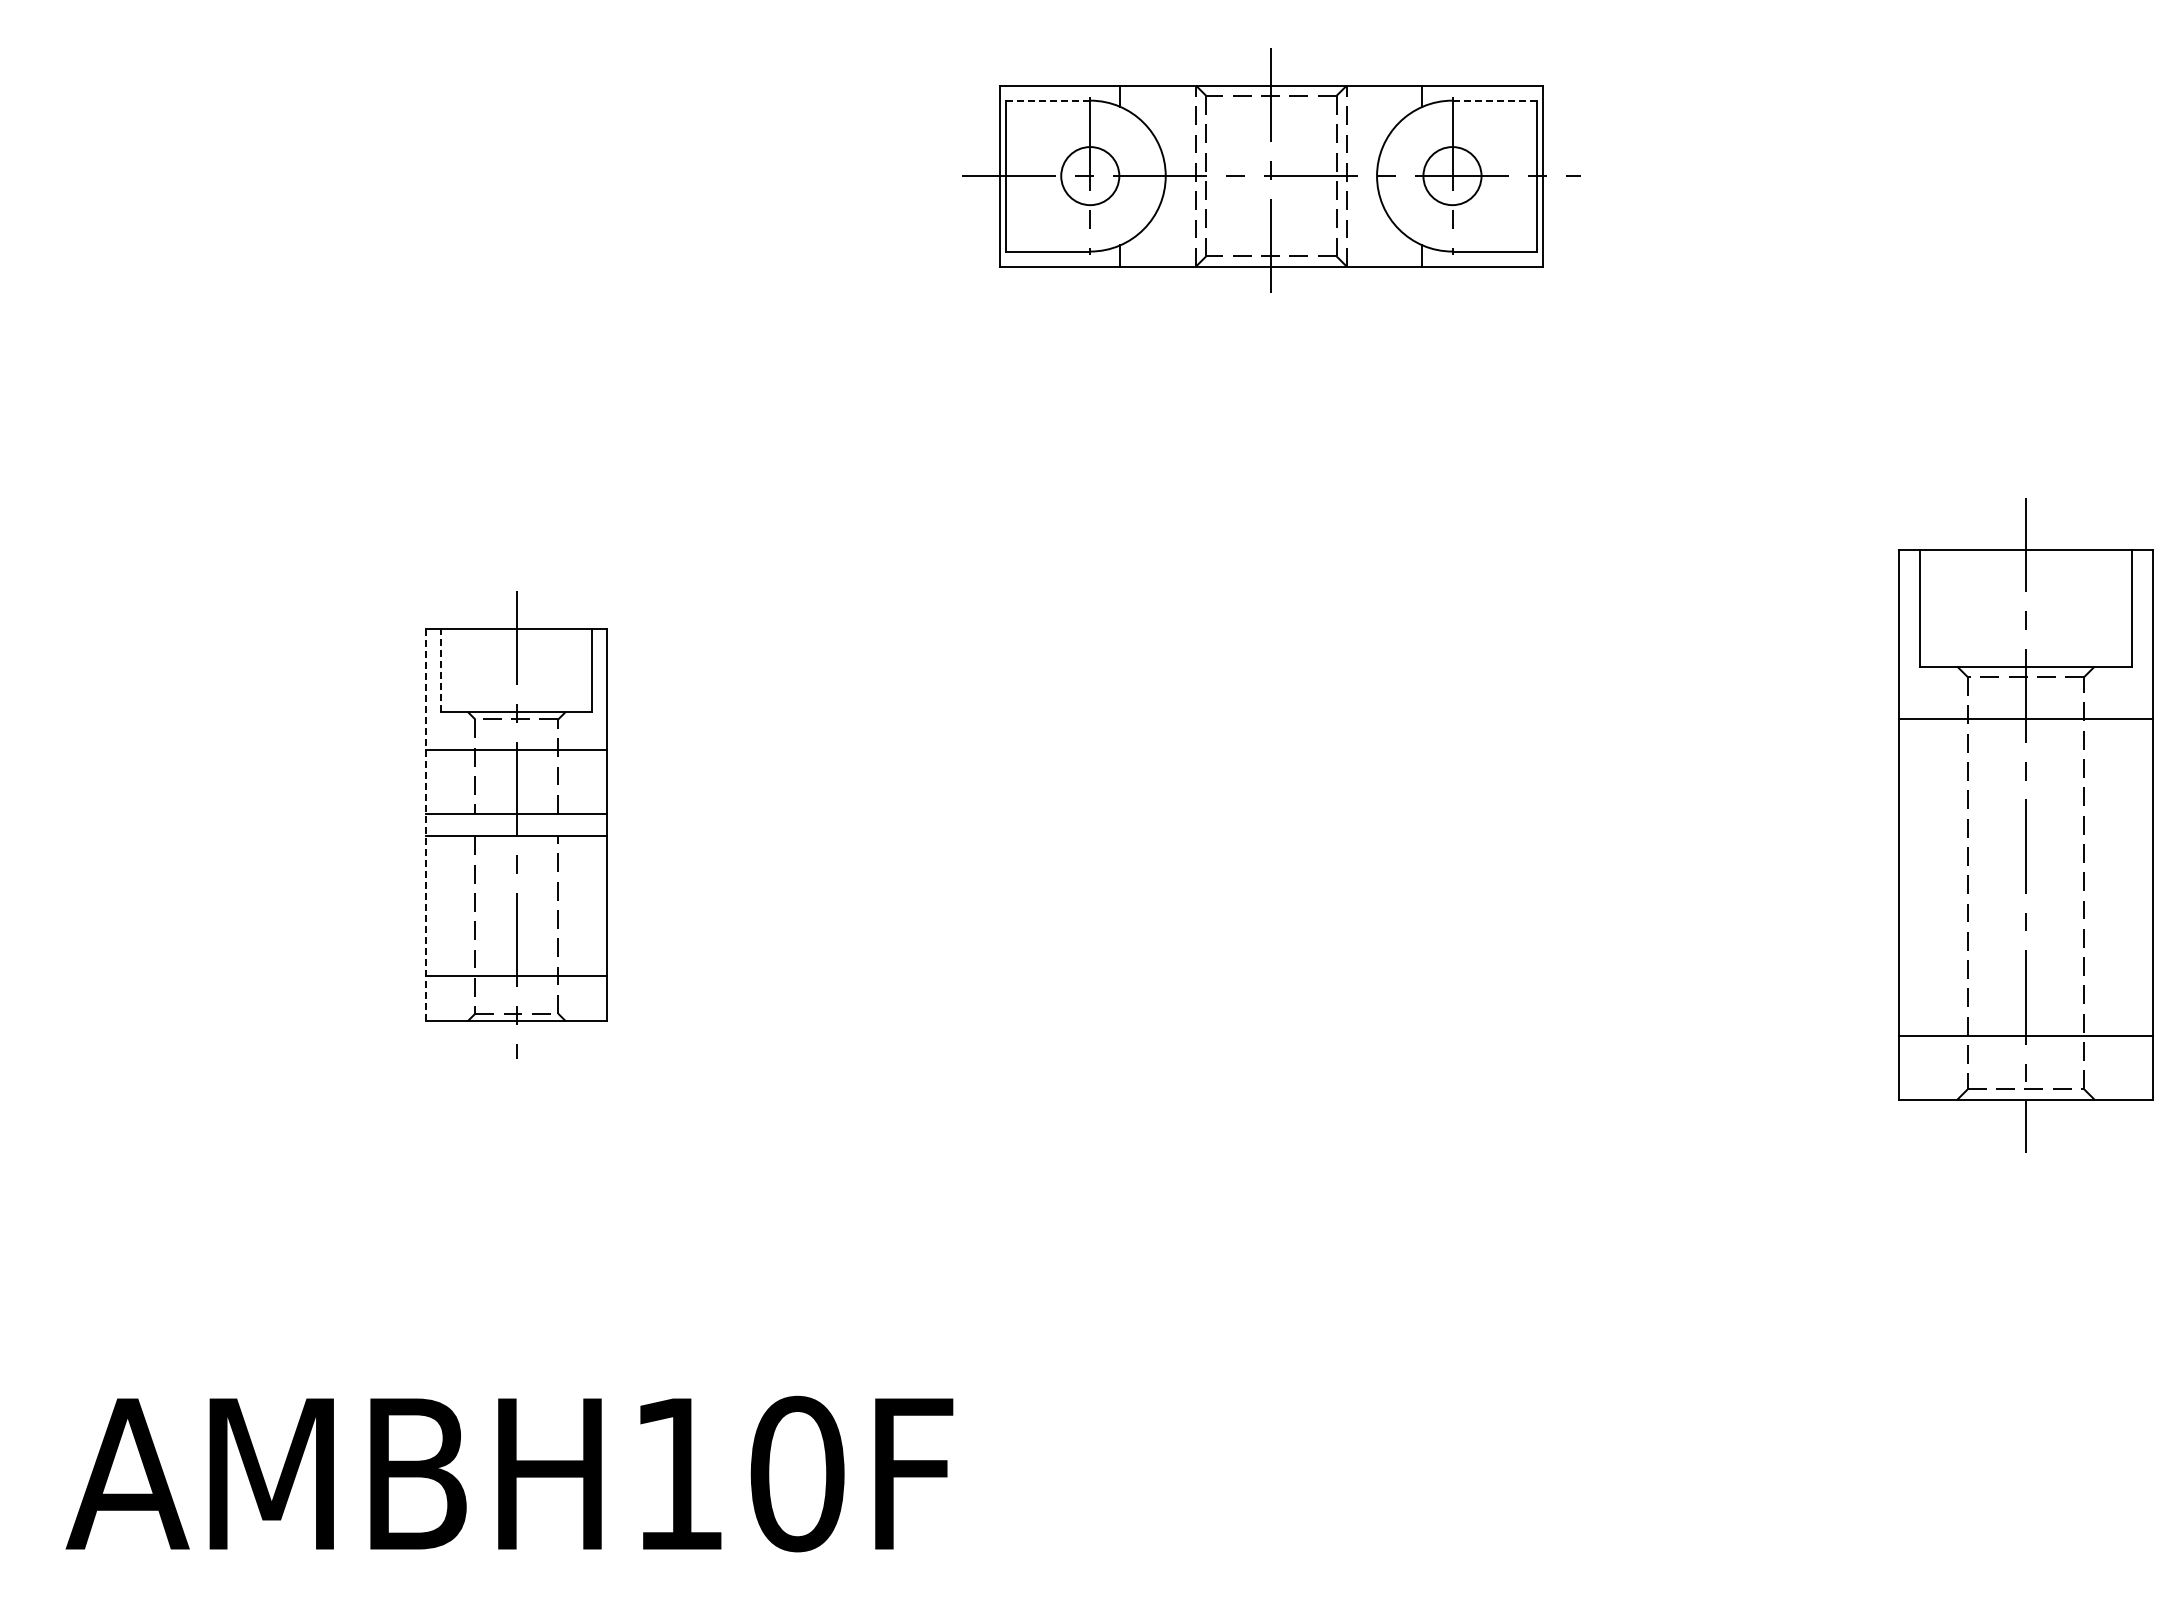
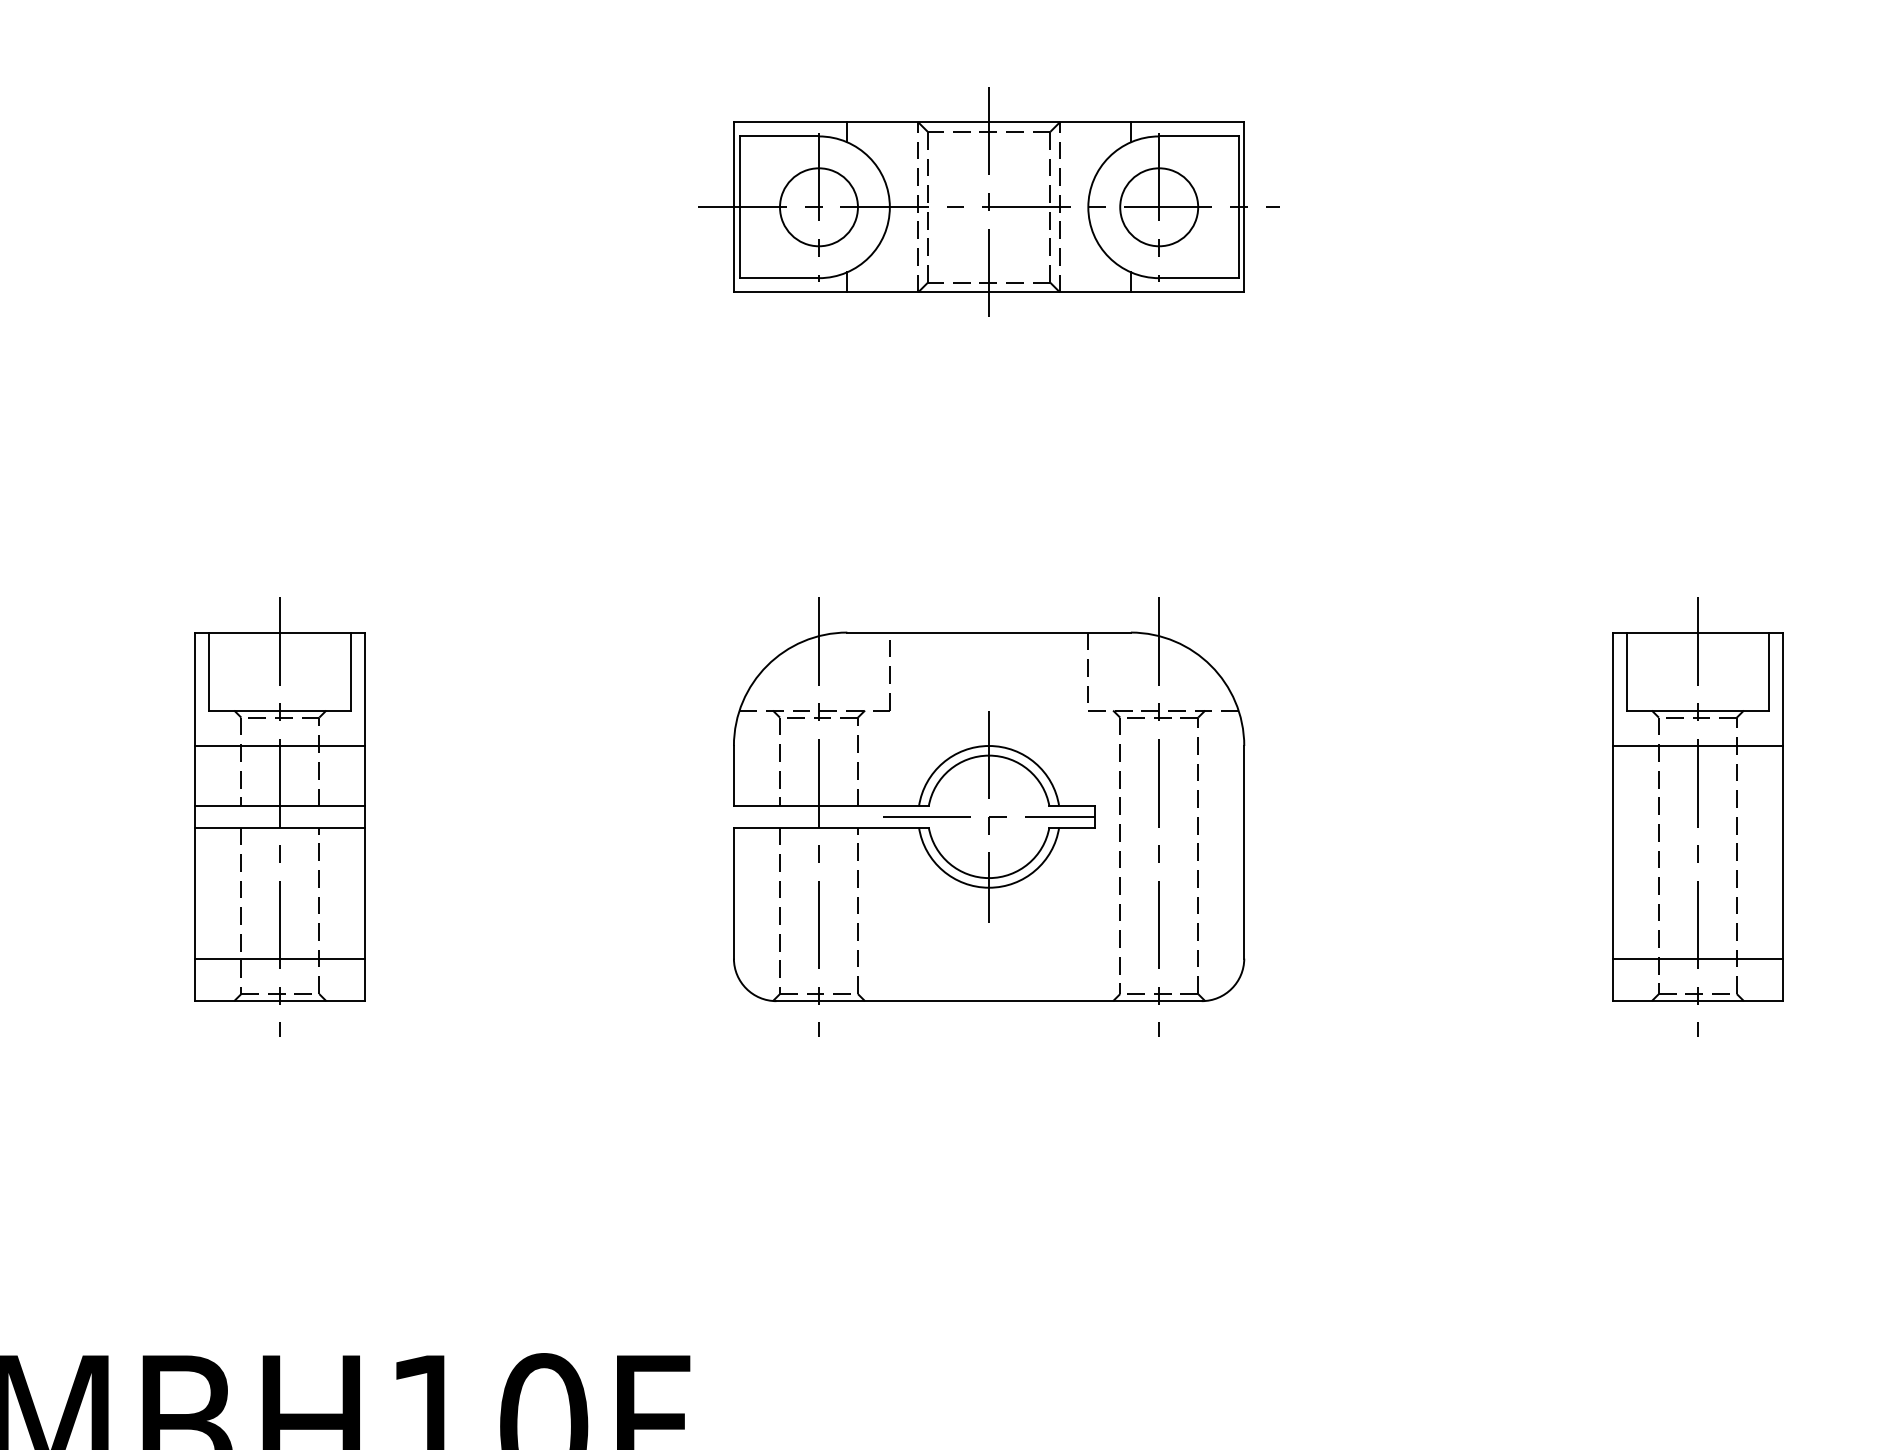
line: (1048, 100) -> (779, 136), dashed -> solid
line: (1494, 100) -> (1198, 136), dashed -> solid
circle: (1089, 175) -> (818, 206), size x1.43
circle: (1452, 175) -> (1159, 206), size x1.43
line: (441, 670) -> (209, 671), dashed -> solid
line: (426, 824) -> (195, 816), dashed -> solid
part: (1270, 824) -> (988, 816), added
part: (2025, 824) -> (1697, 816), size x0.71

